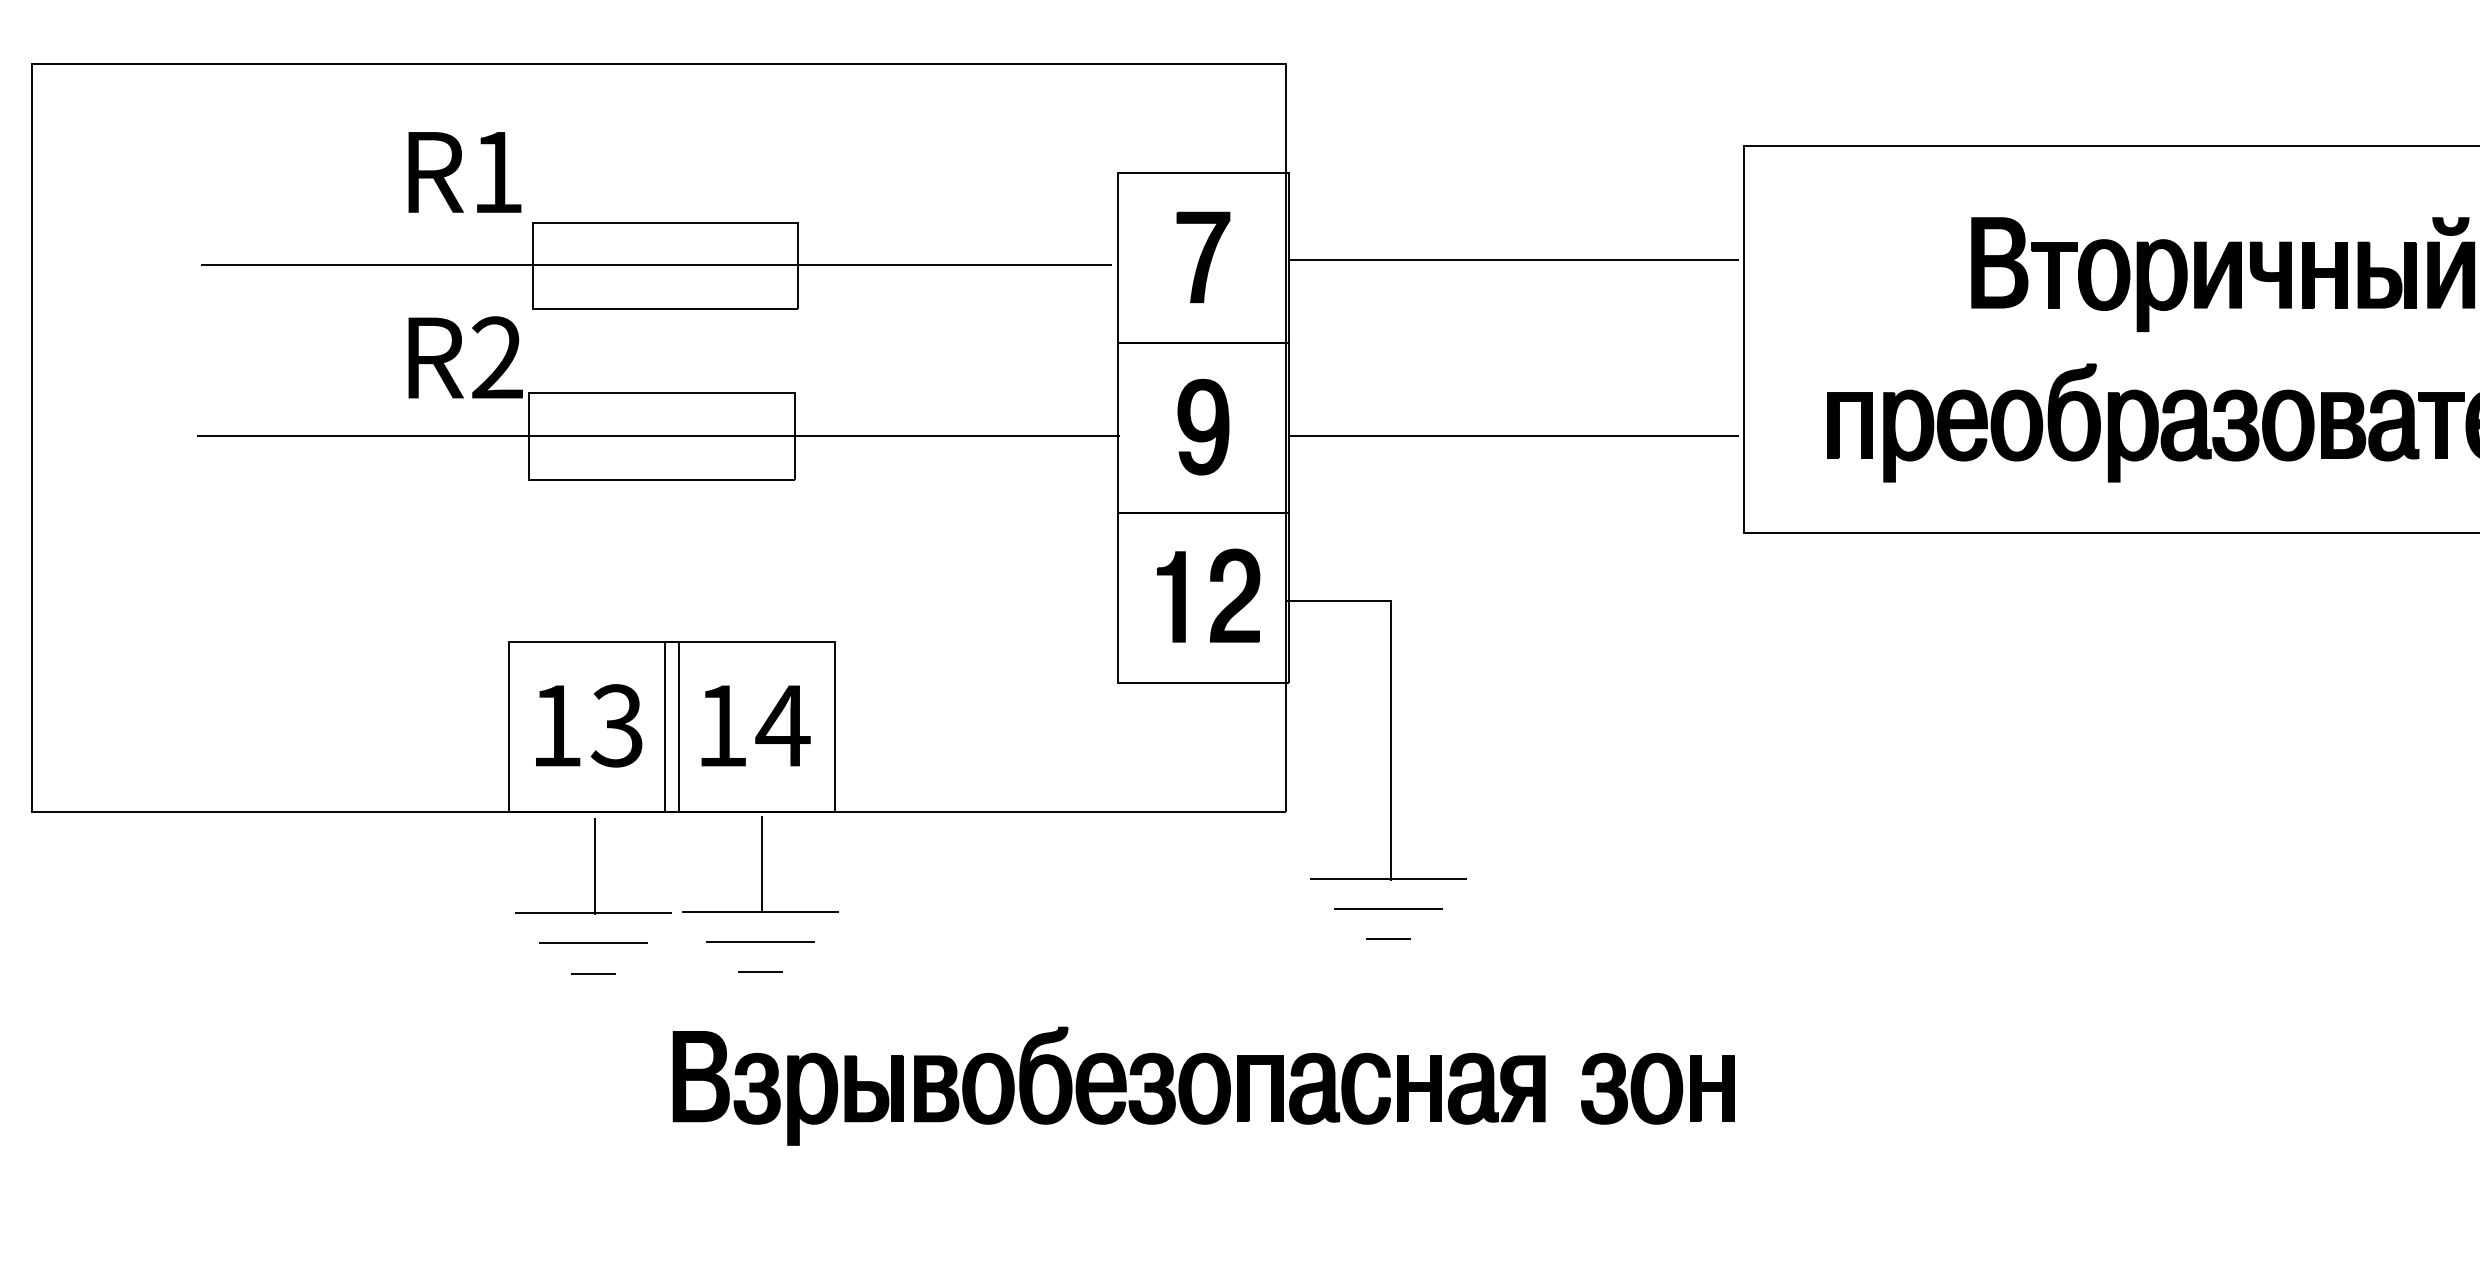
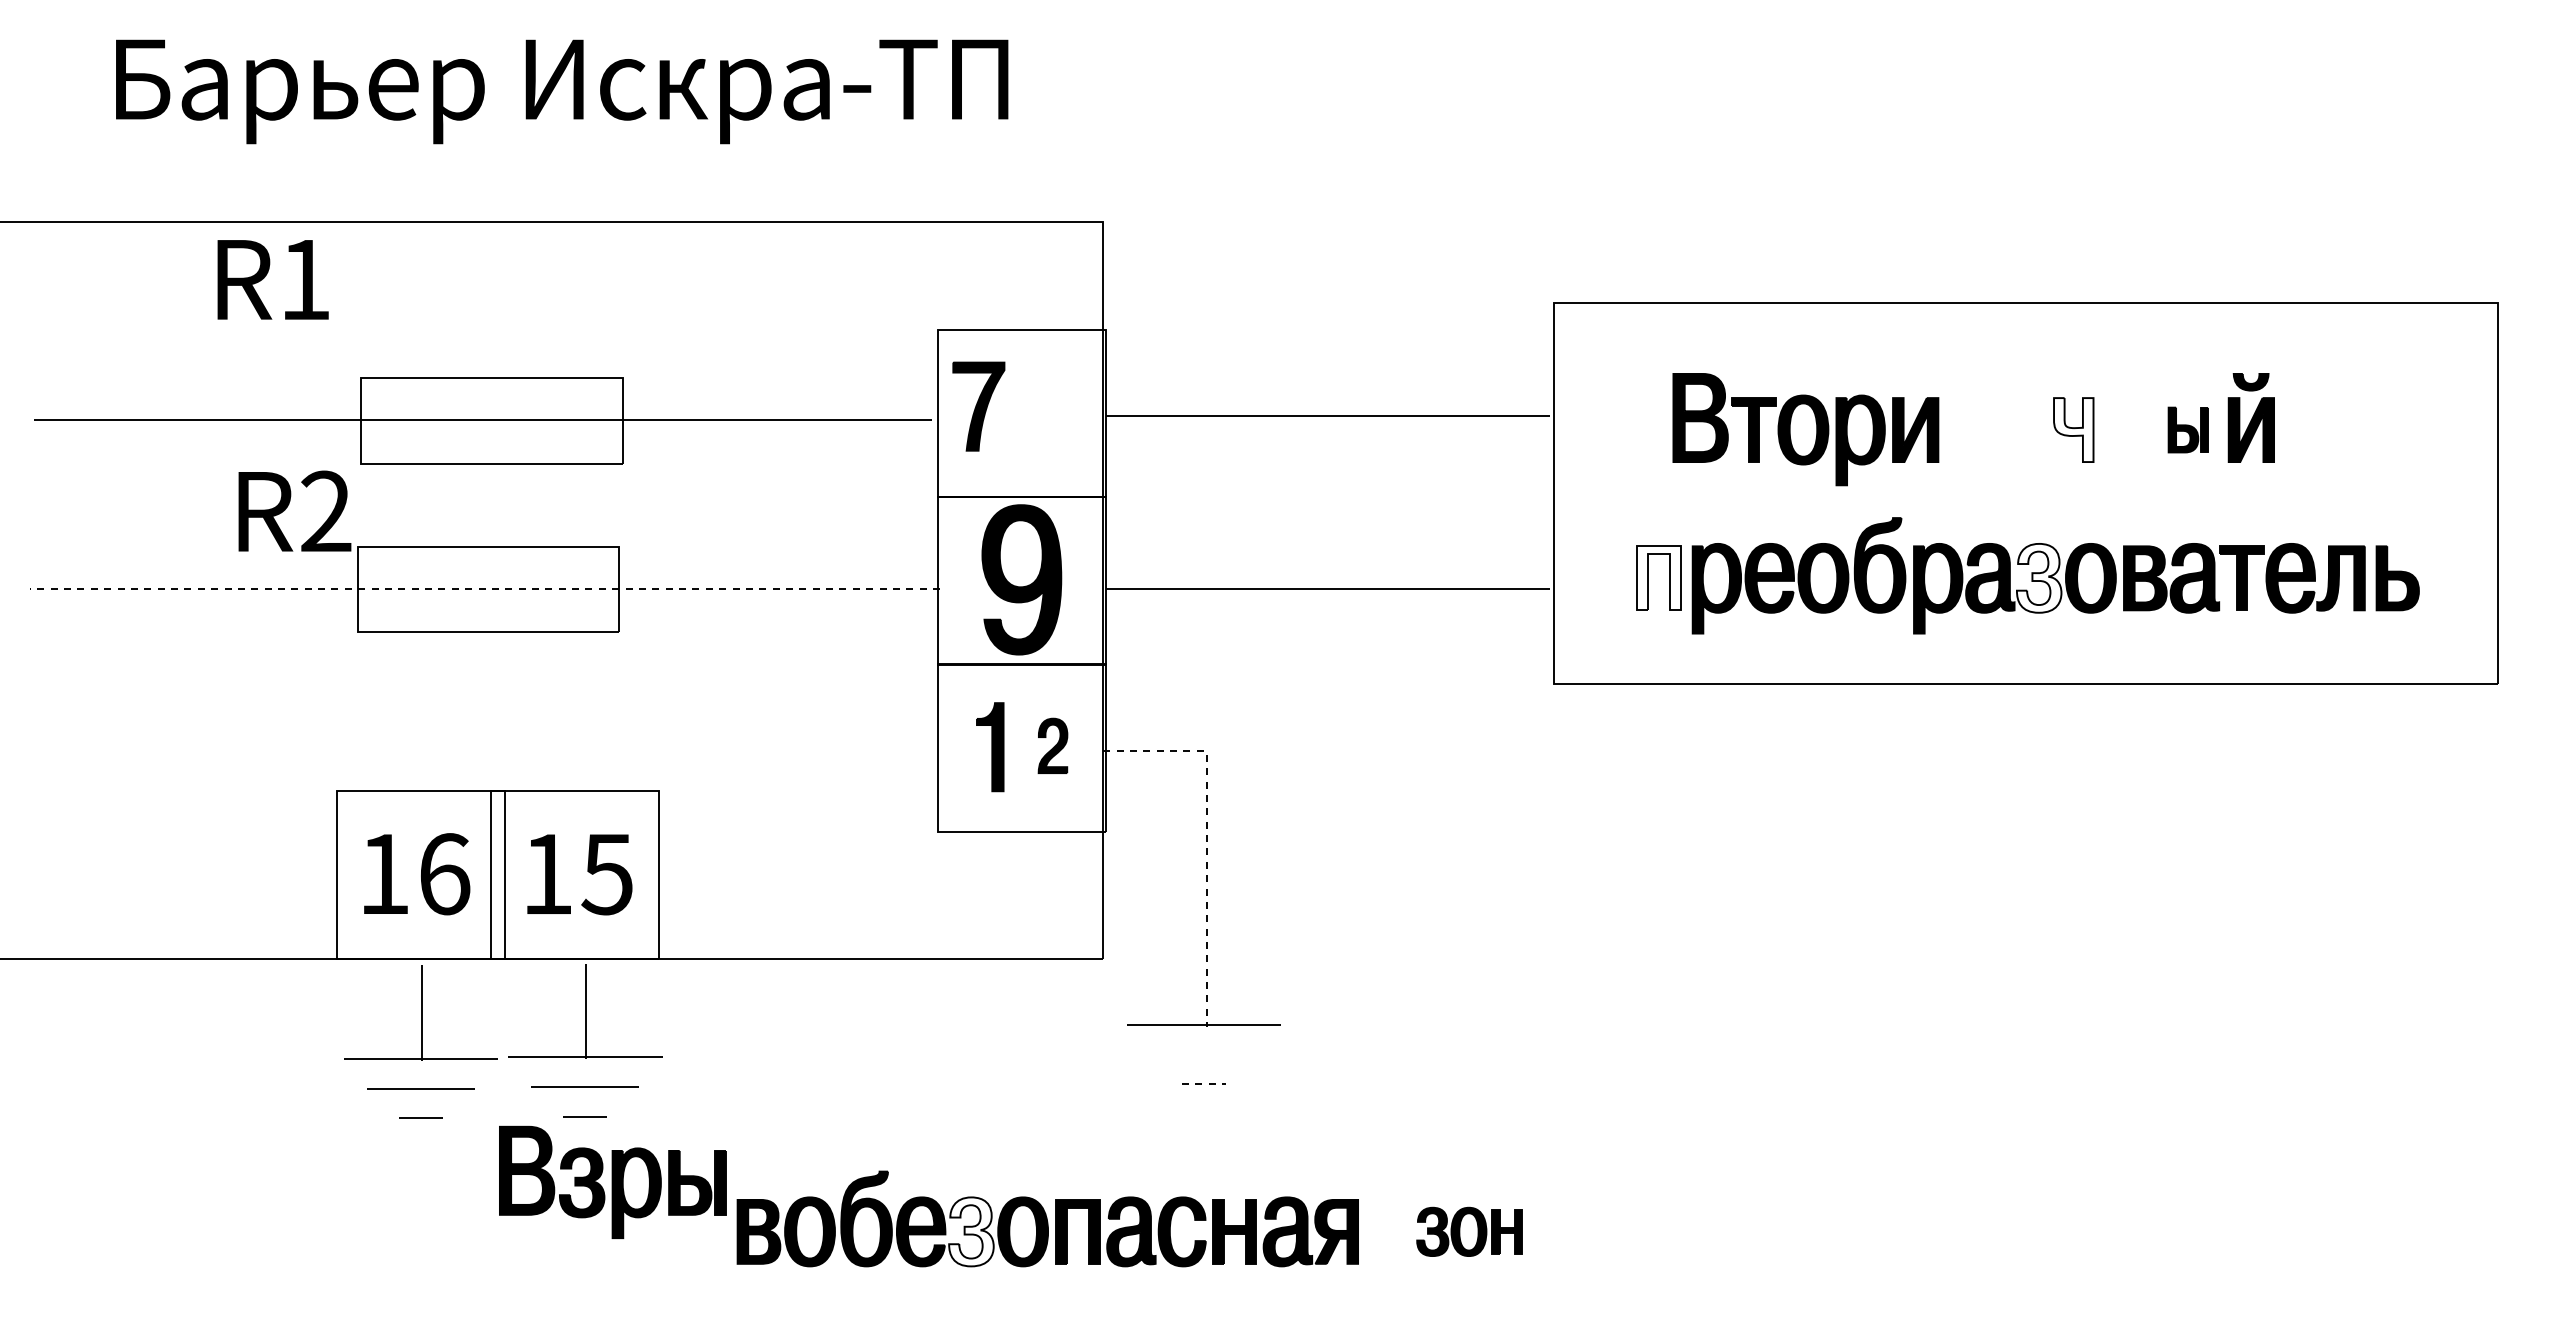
text: (464, 172) -> (272, 279), moved
part: (1203, 257) -> (978, 406), moved
part: (2106, 274) -> (1805, 429), moved
part: (2324, 274) -> (2126, 429), removed
part: (2387, 274) -> (2188, 429), size x0.7
fill: (2270, 275) -> (2073, 430), removed
fill: (2235, 424) -> (2038, 577), removed
fill: (1849, 425) -> (1658, 578), removed
part: (1203, 426) -> (1021, 579), size x1.6
line: (659, 435) -> (485, 588), solid -> dashed
part: (1234, 595) -> (1052, 745), size x0.6
line: (1390, 688) -> (1206, 837), solid -> dashed
text: (617, 726) -> (444, 874), 13 -> 16
text: (782, 726) -> (607, 874), 14 -> 15
line: (1387, 908) -> (1203, 1054), removed
line: (1388, 939) -> (1204, 1084), solid -> dashed
part: (788, 1087) -> (612, 1181), moved
fill: (1152, 1088) -> (971, 1231), removed
part: (1657, 1088) -> (1469, 1231), size x0.7

